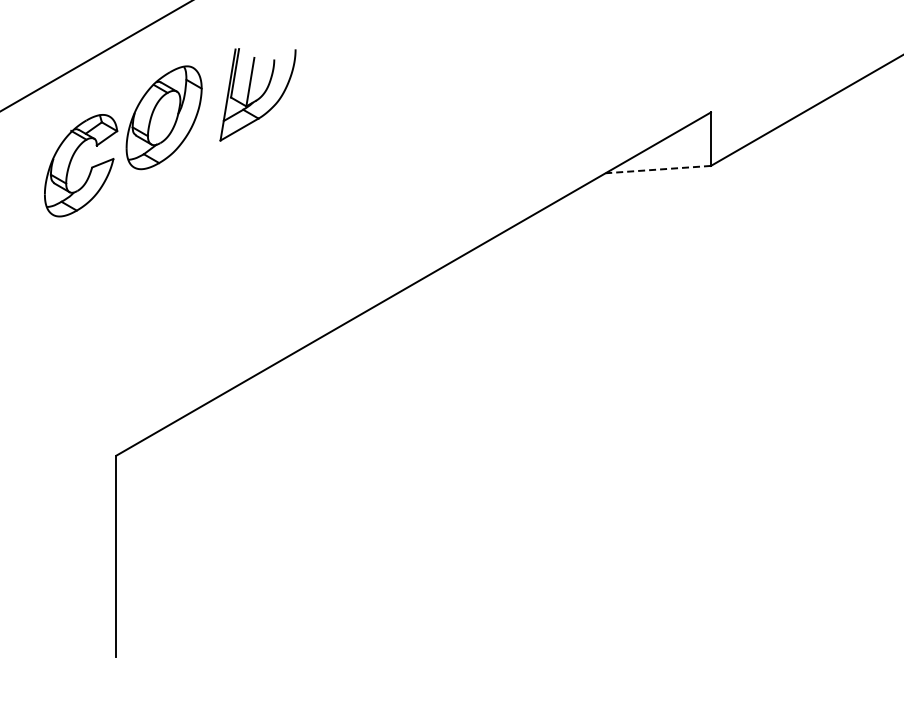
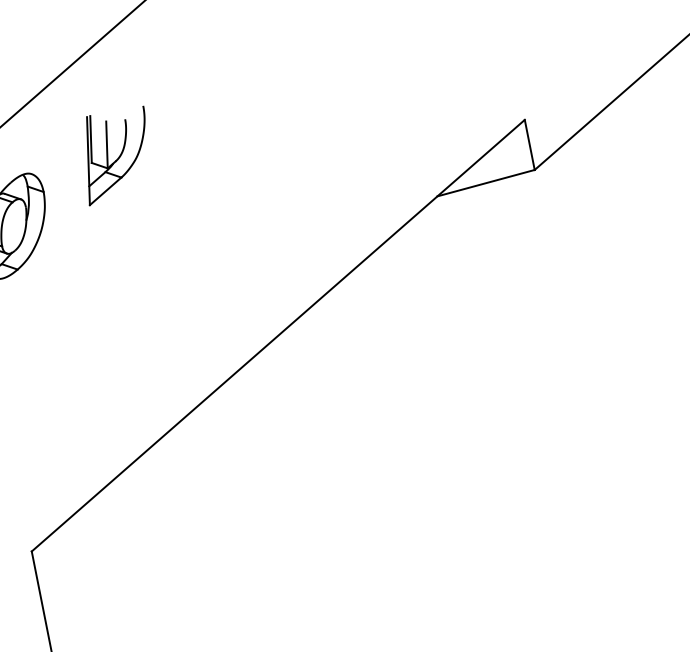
part: (257, 94) -> (115, 155), moved
line: (658, 169) -> (486, 183), dashed -> solid

